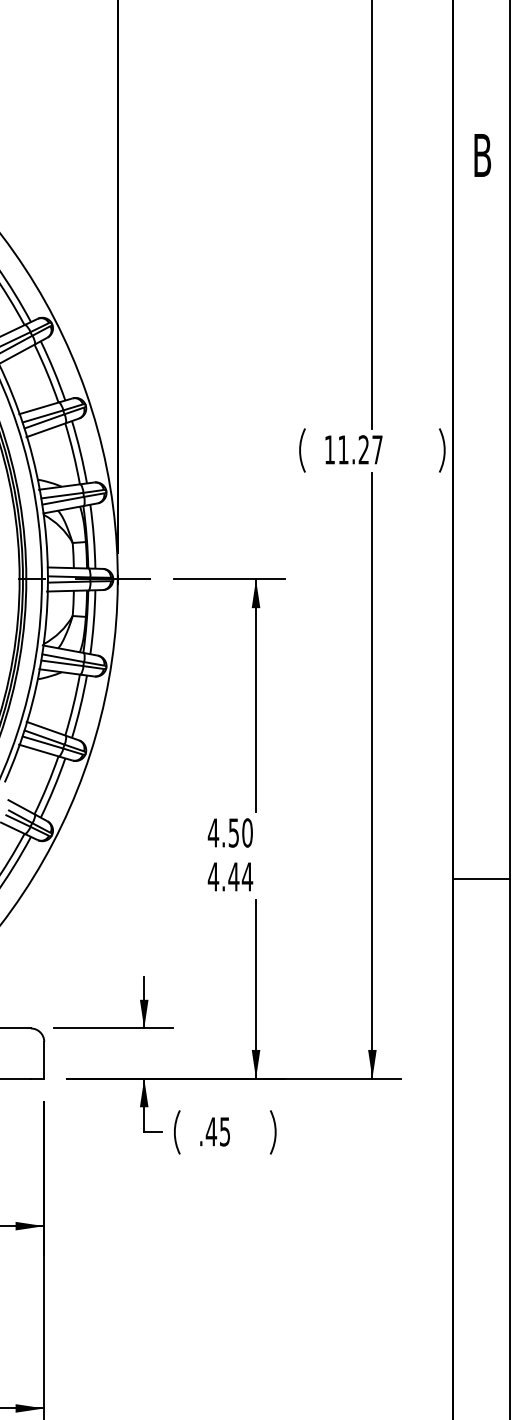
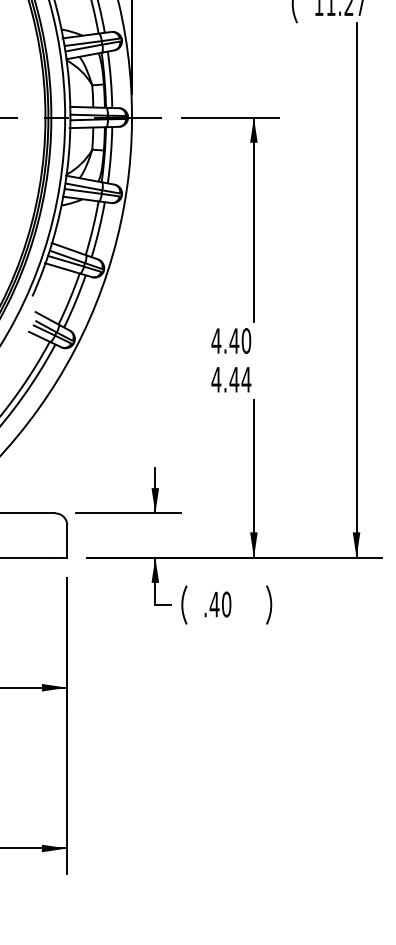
text: (233, 832) -> (234, 340), 4.50 -> 4.40
text: (224, 1131) -> (226, 604), .45 -> .40

